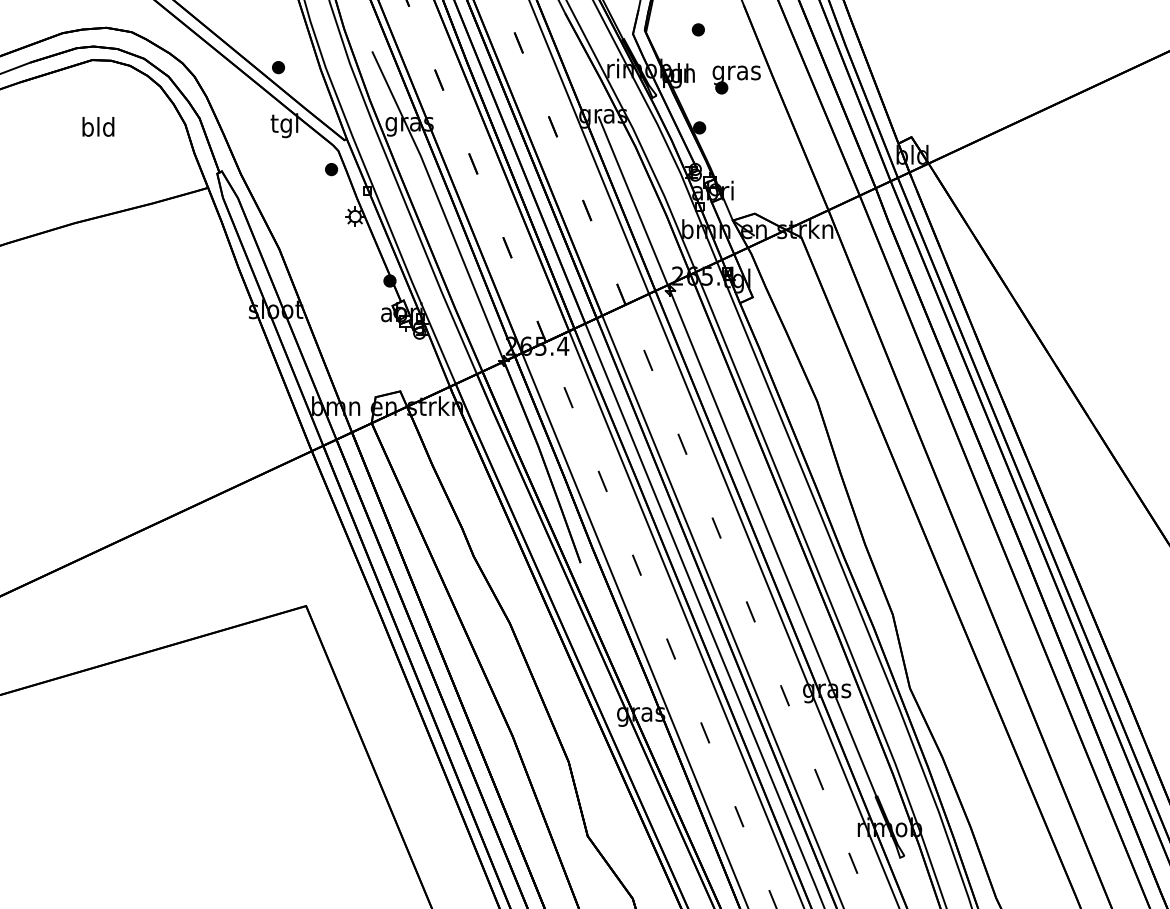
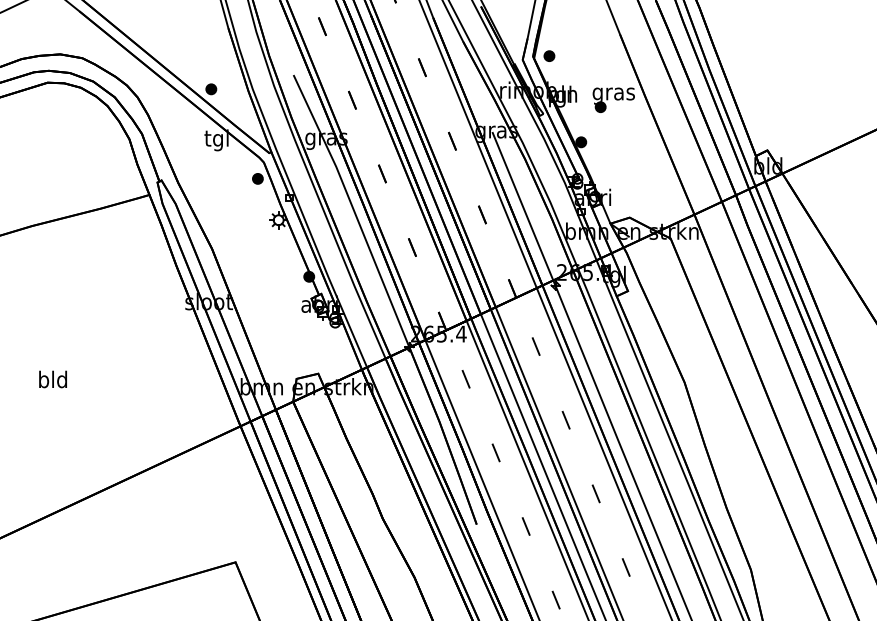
part: (697, 29) -> (548, 55), moved
text: (98, 126) -> (53, 379), moved

